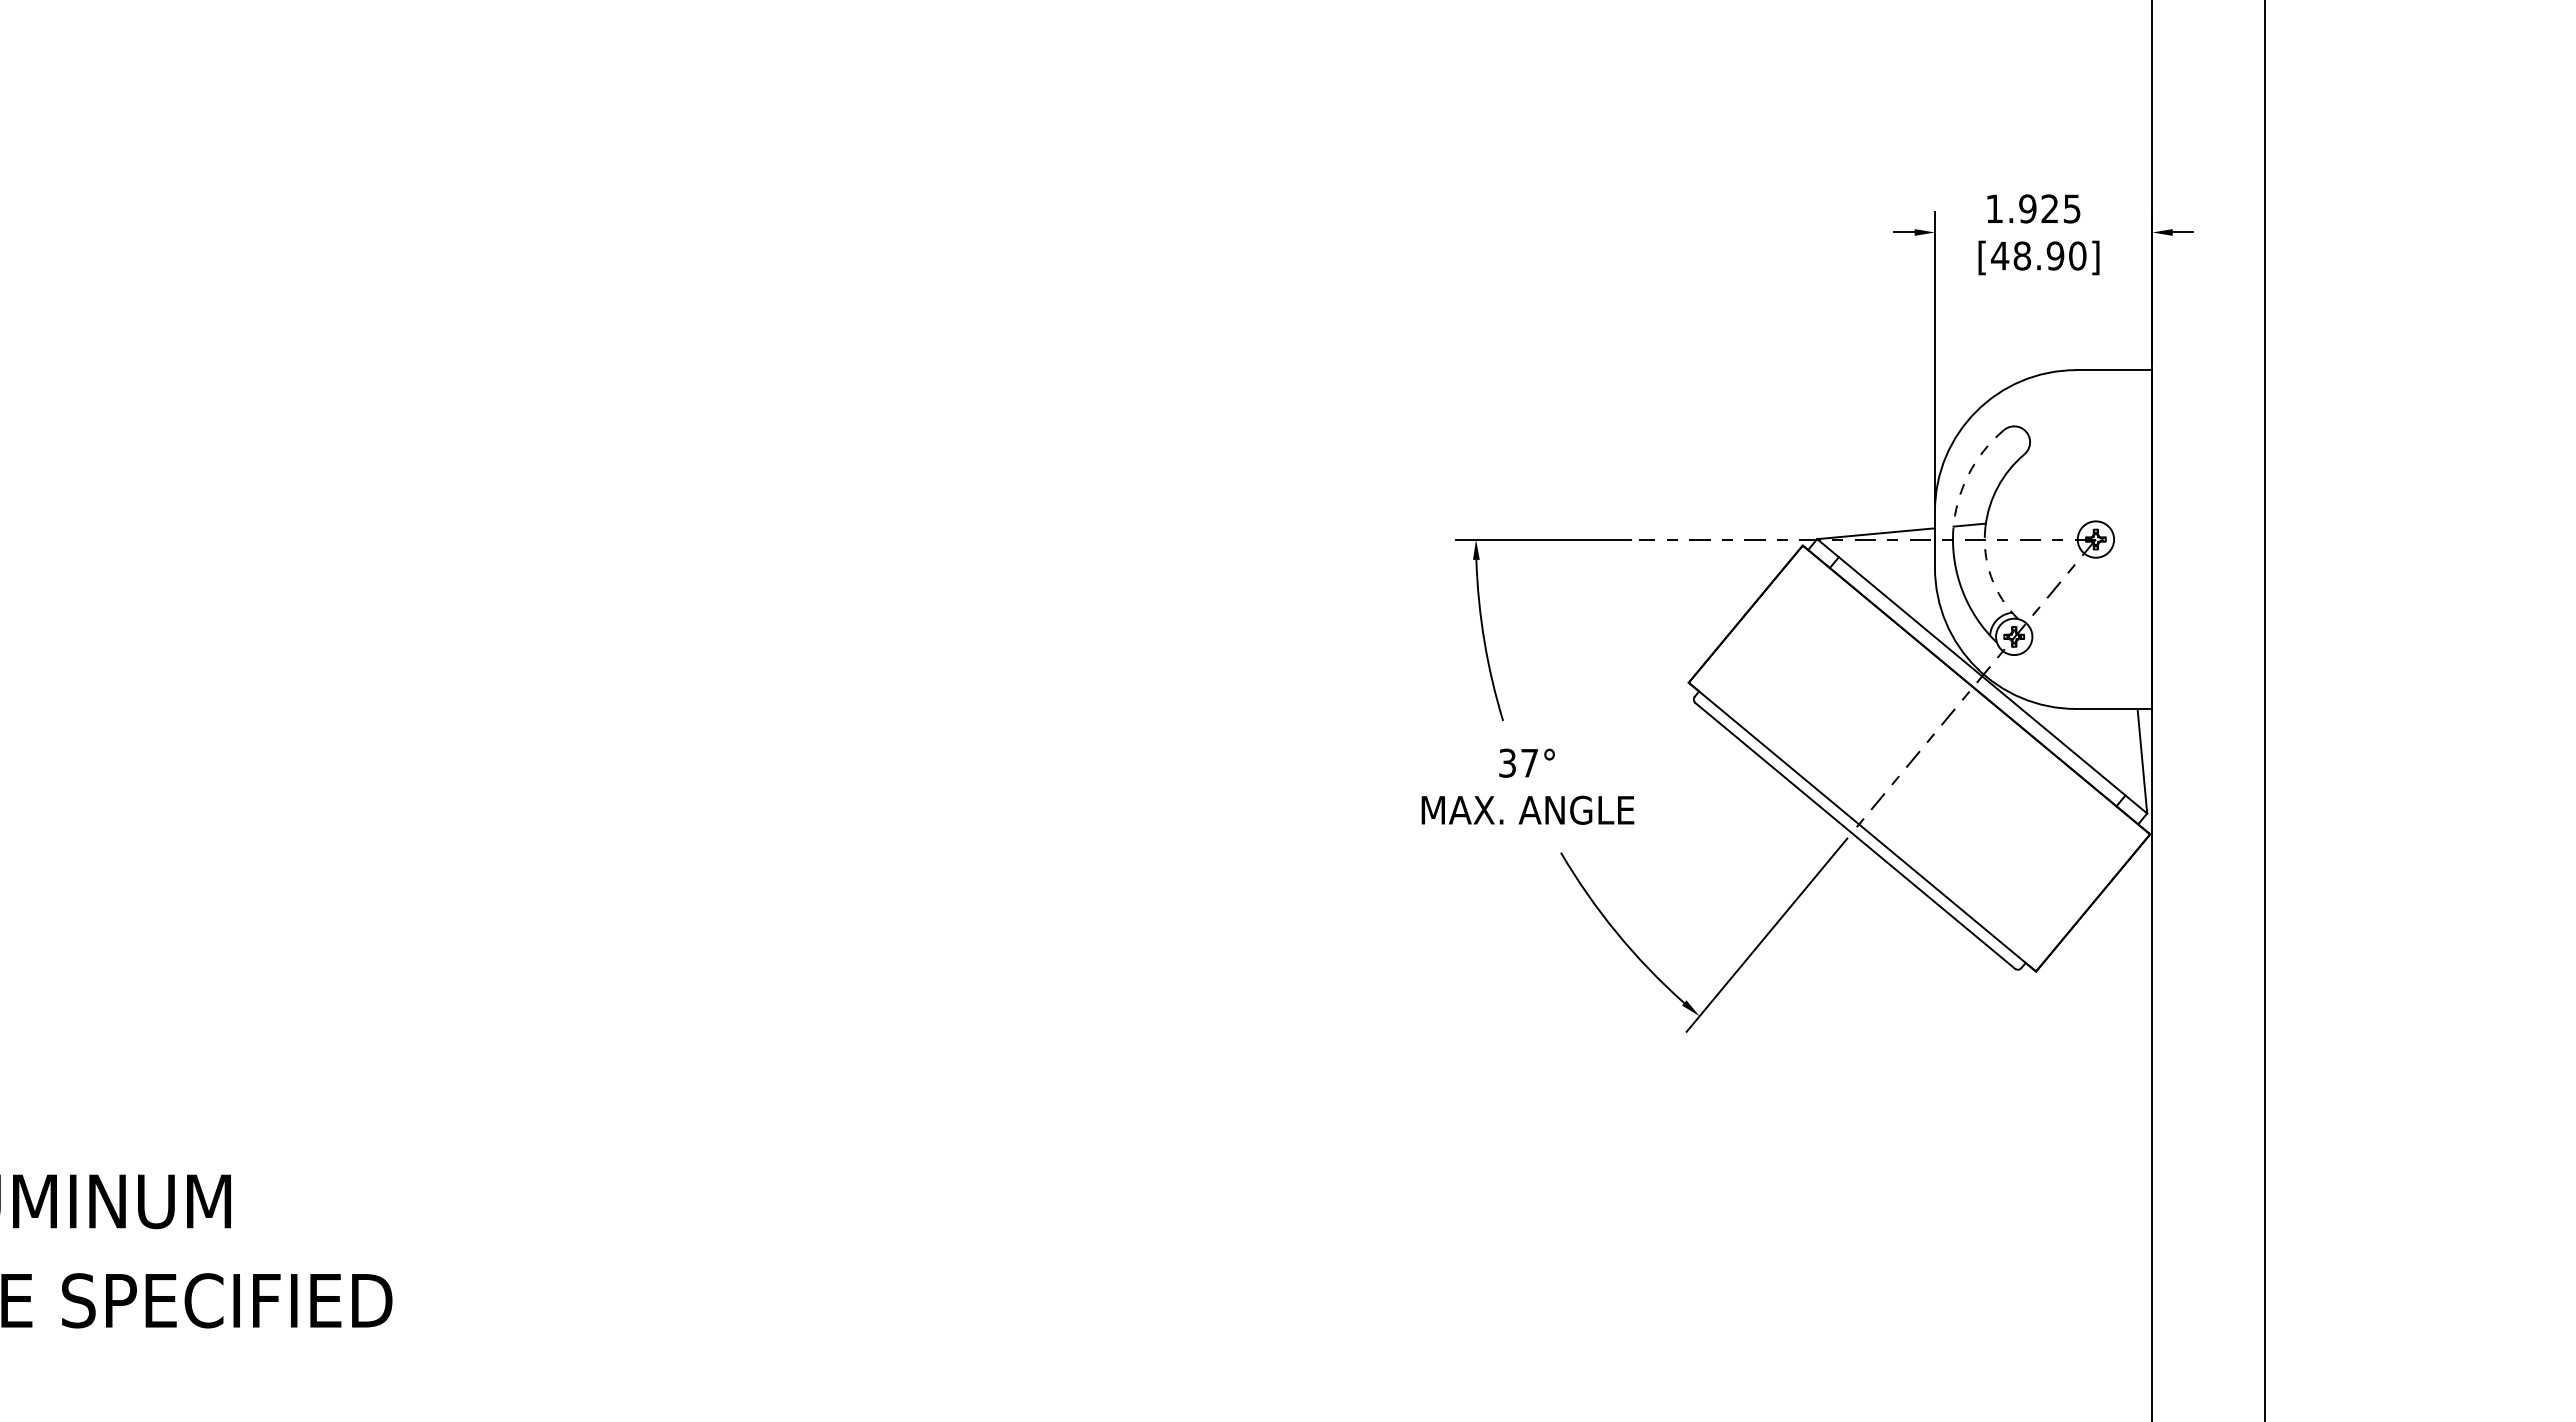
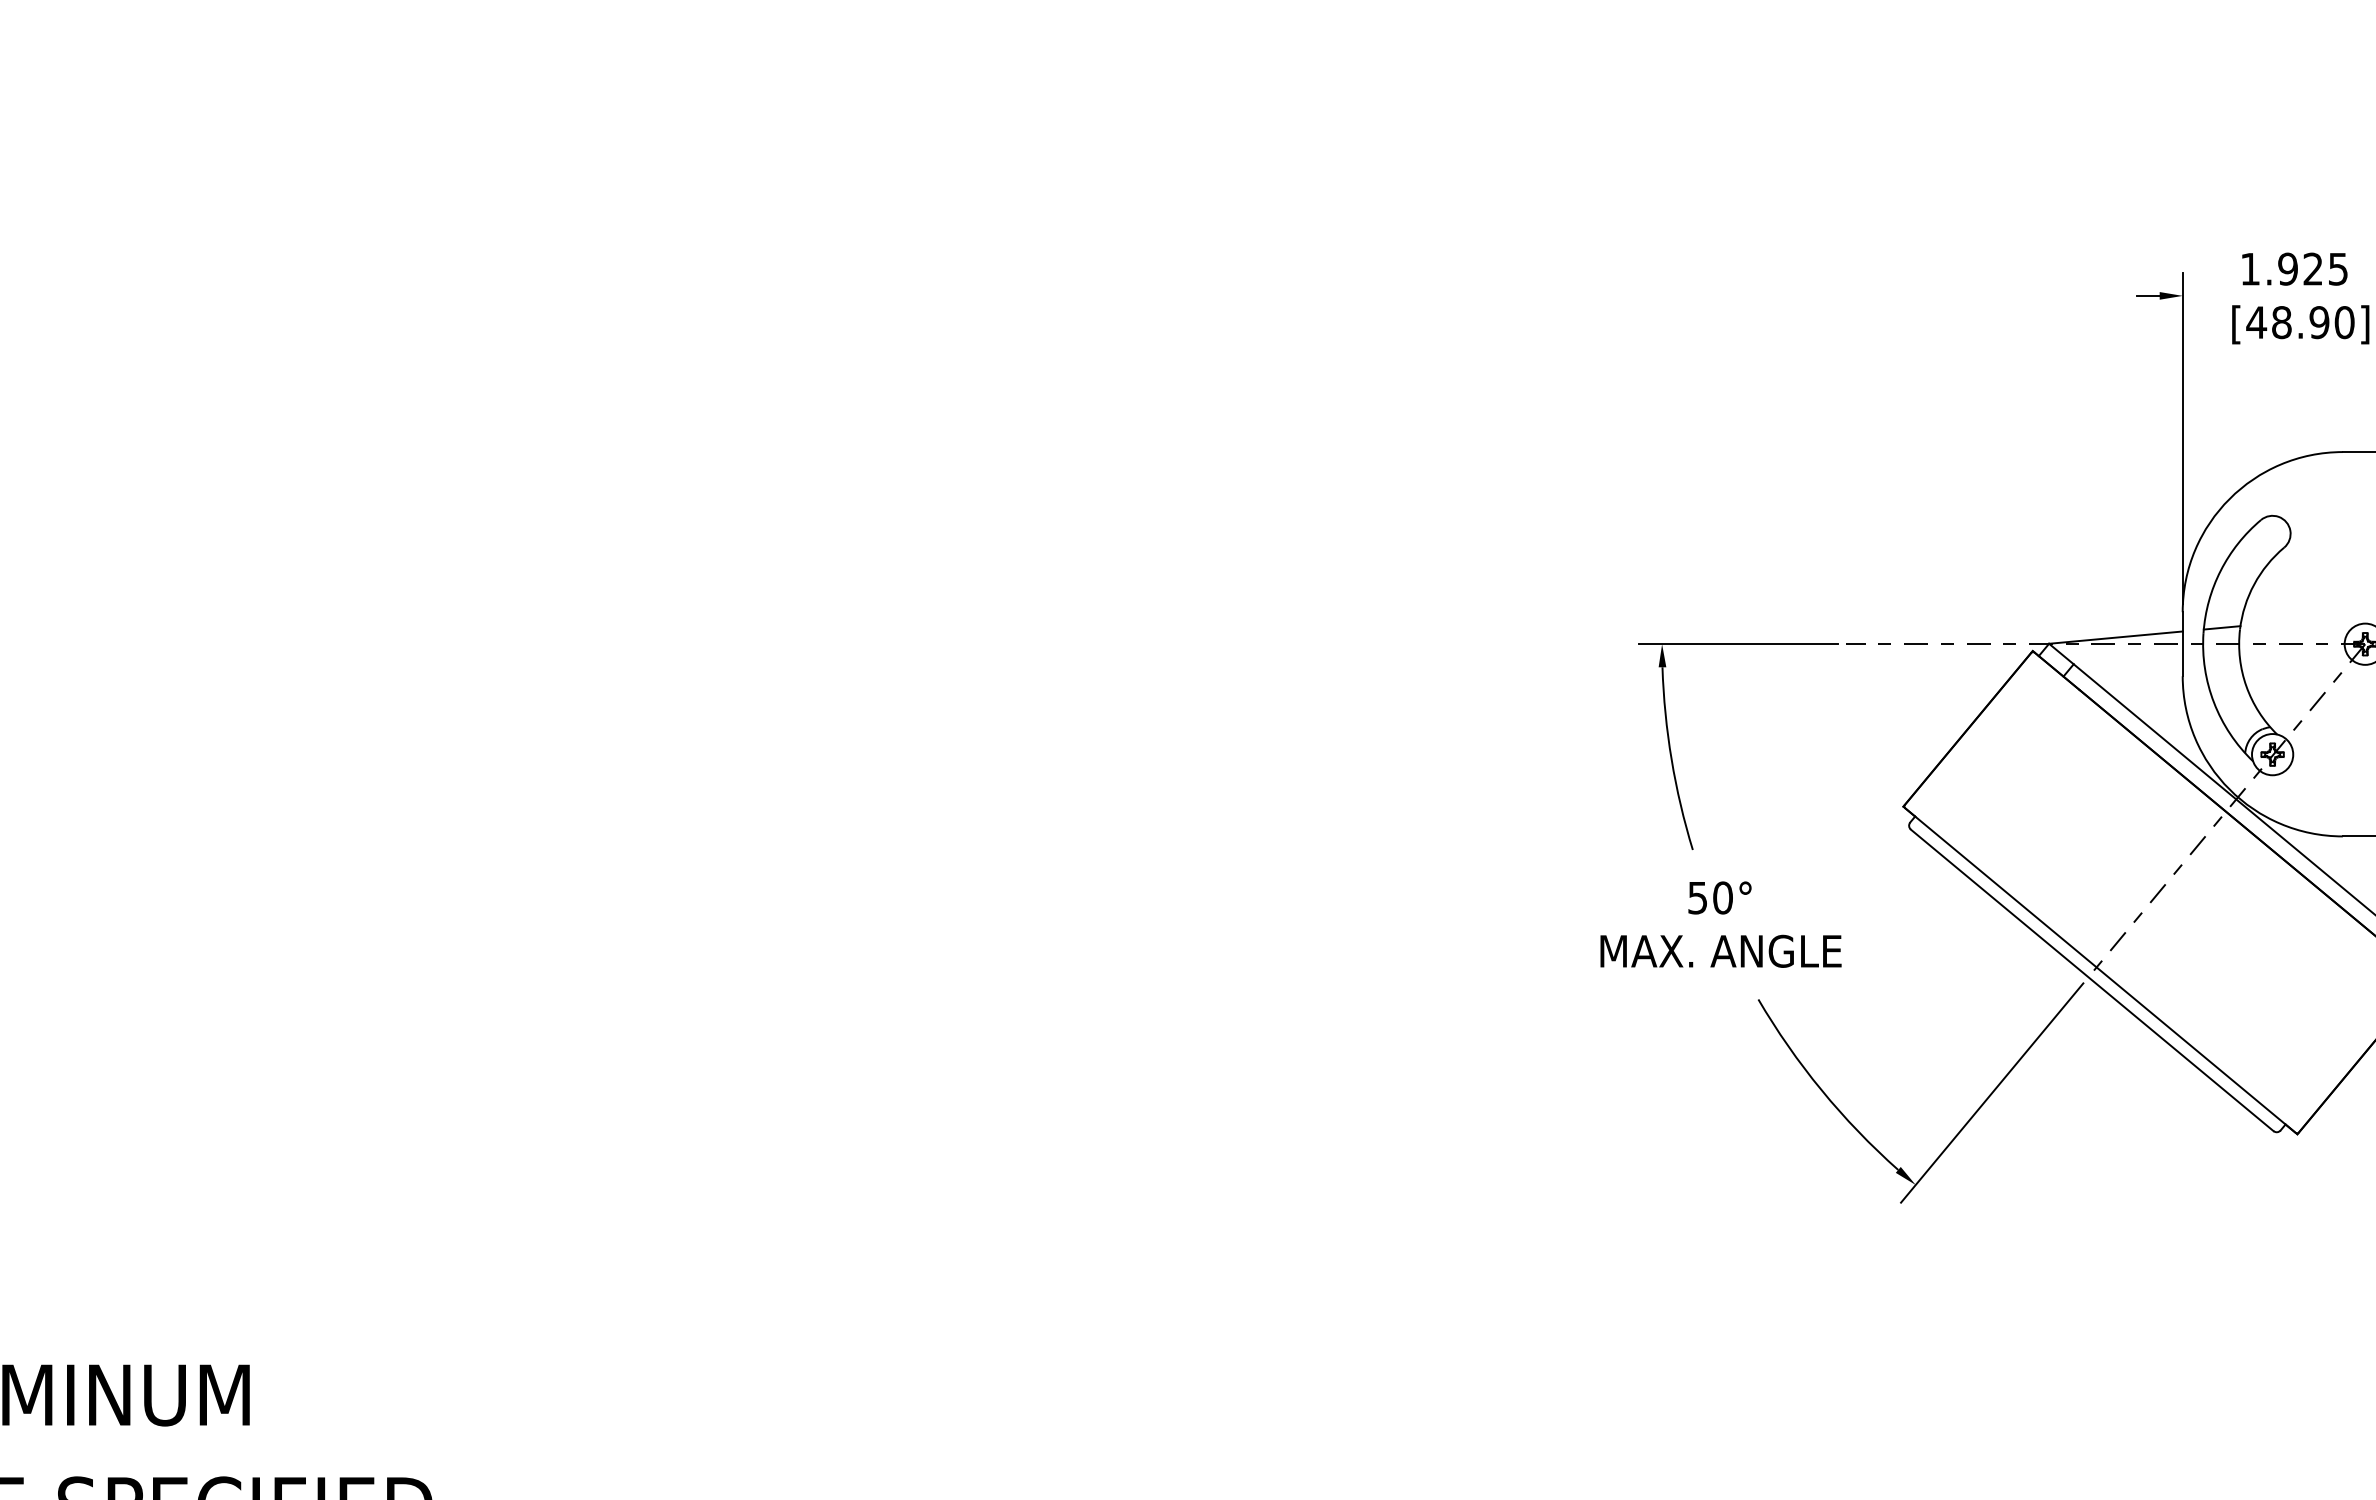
arc: (1968, 474) -> (2220, 570), dashed -> solid
arc: (1991, 576) -> (2246, 686), dashed -> solid
text: (1519, 762) -> (1711, 897), 37° -> 50°

